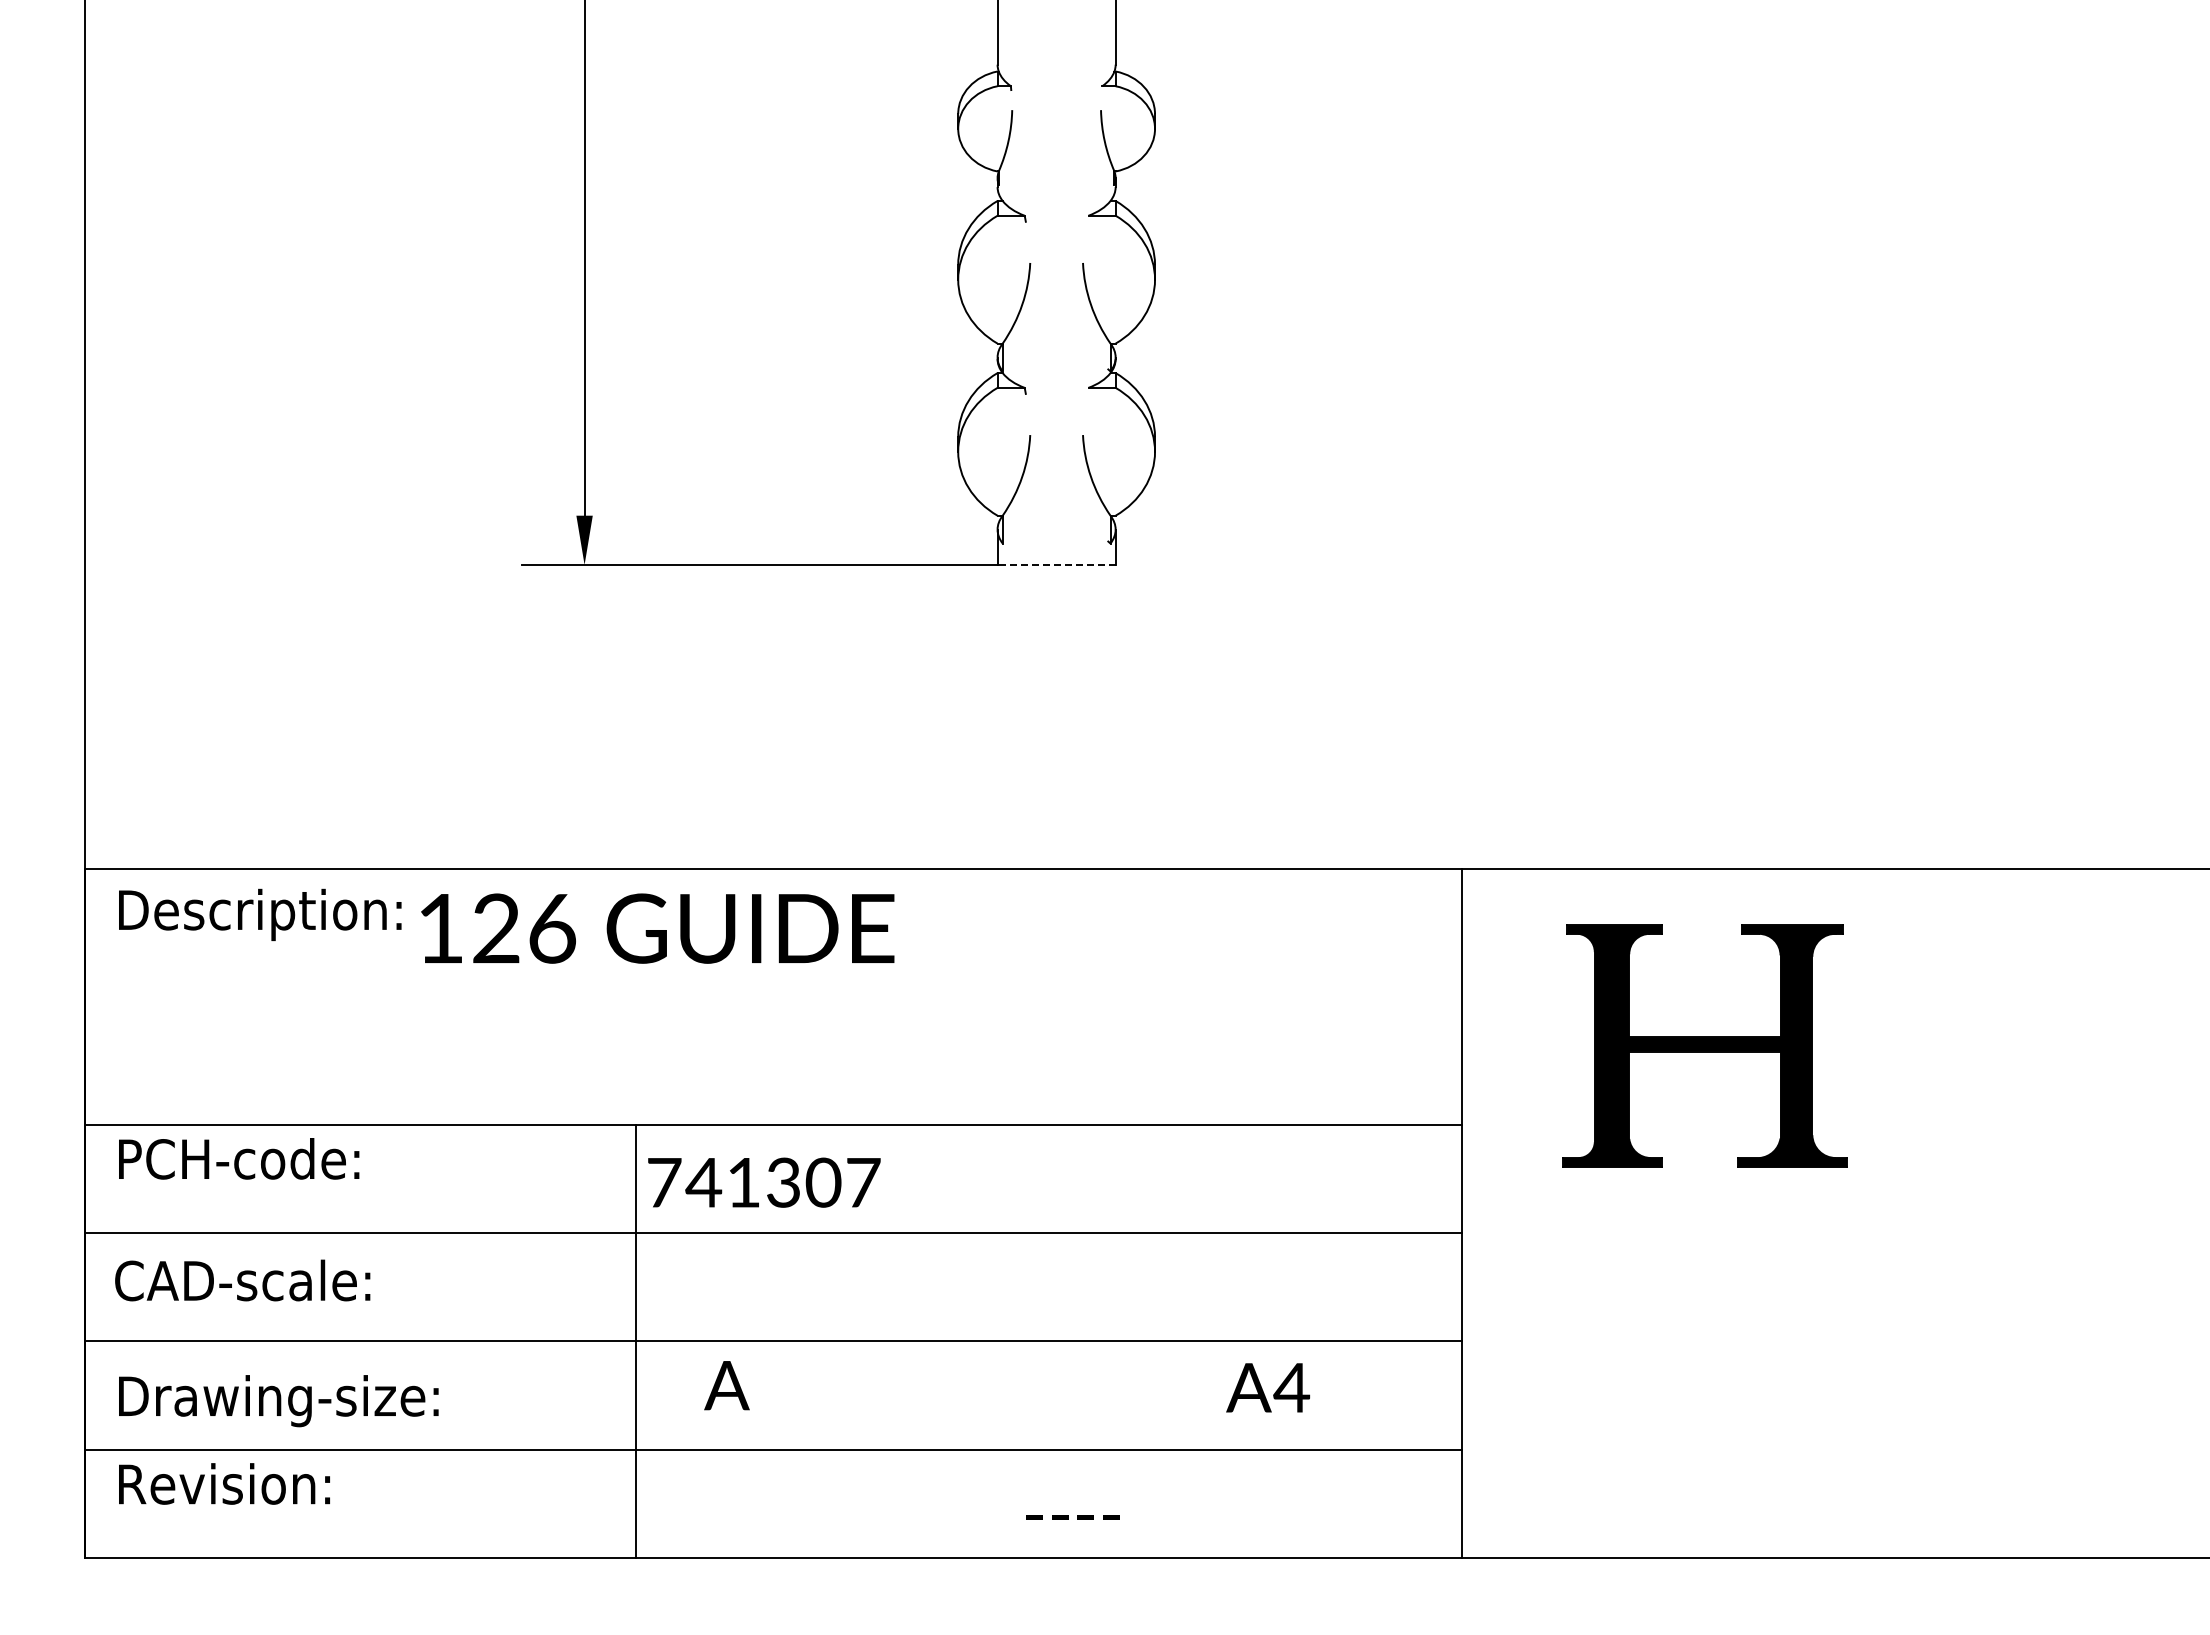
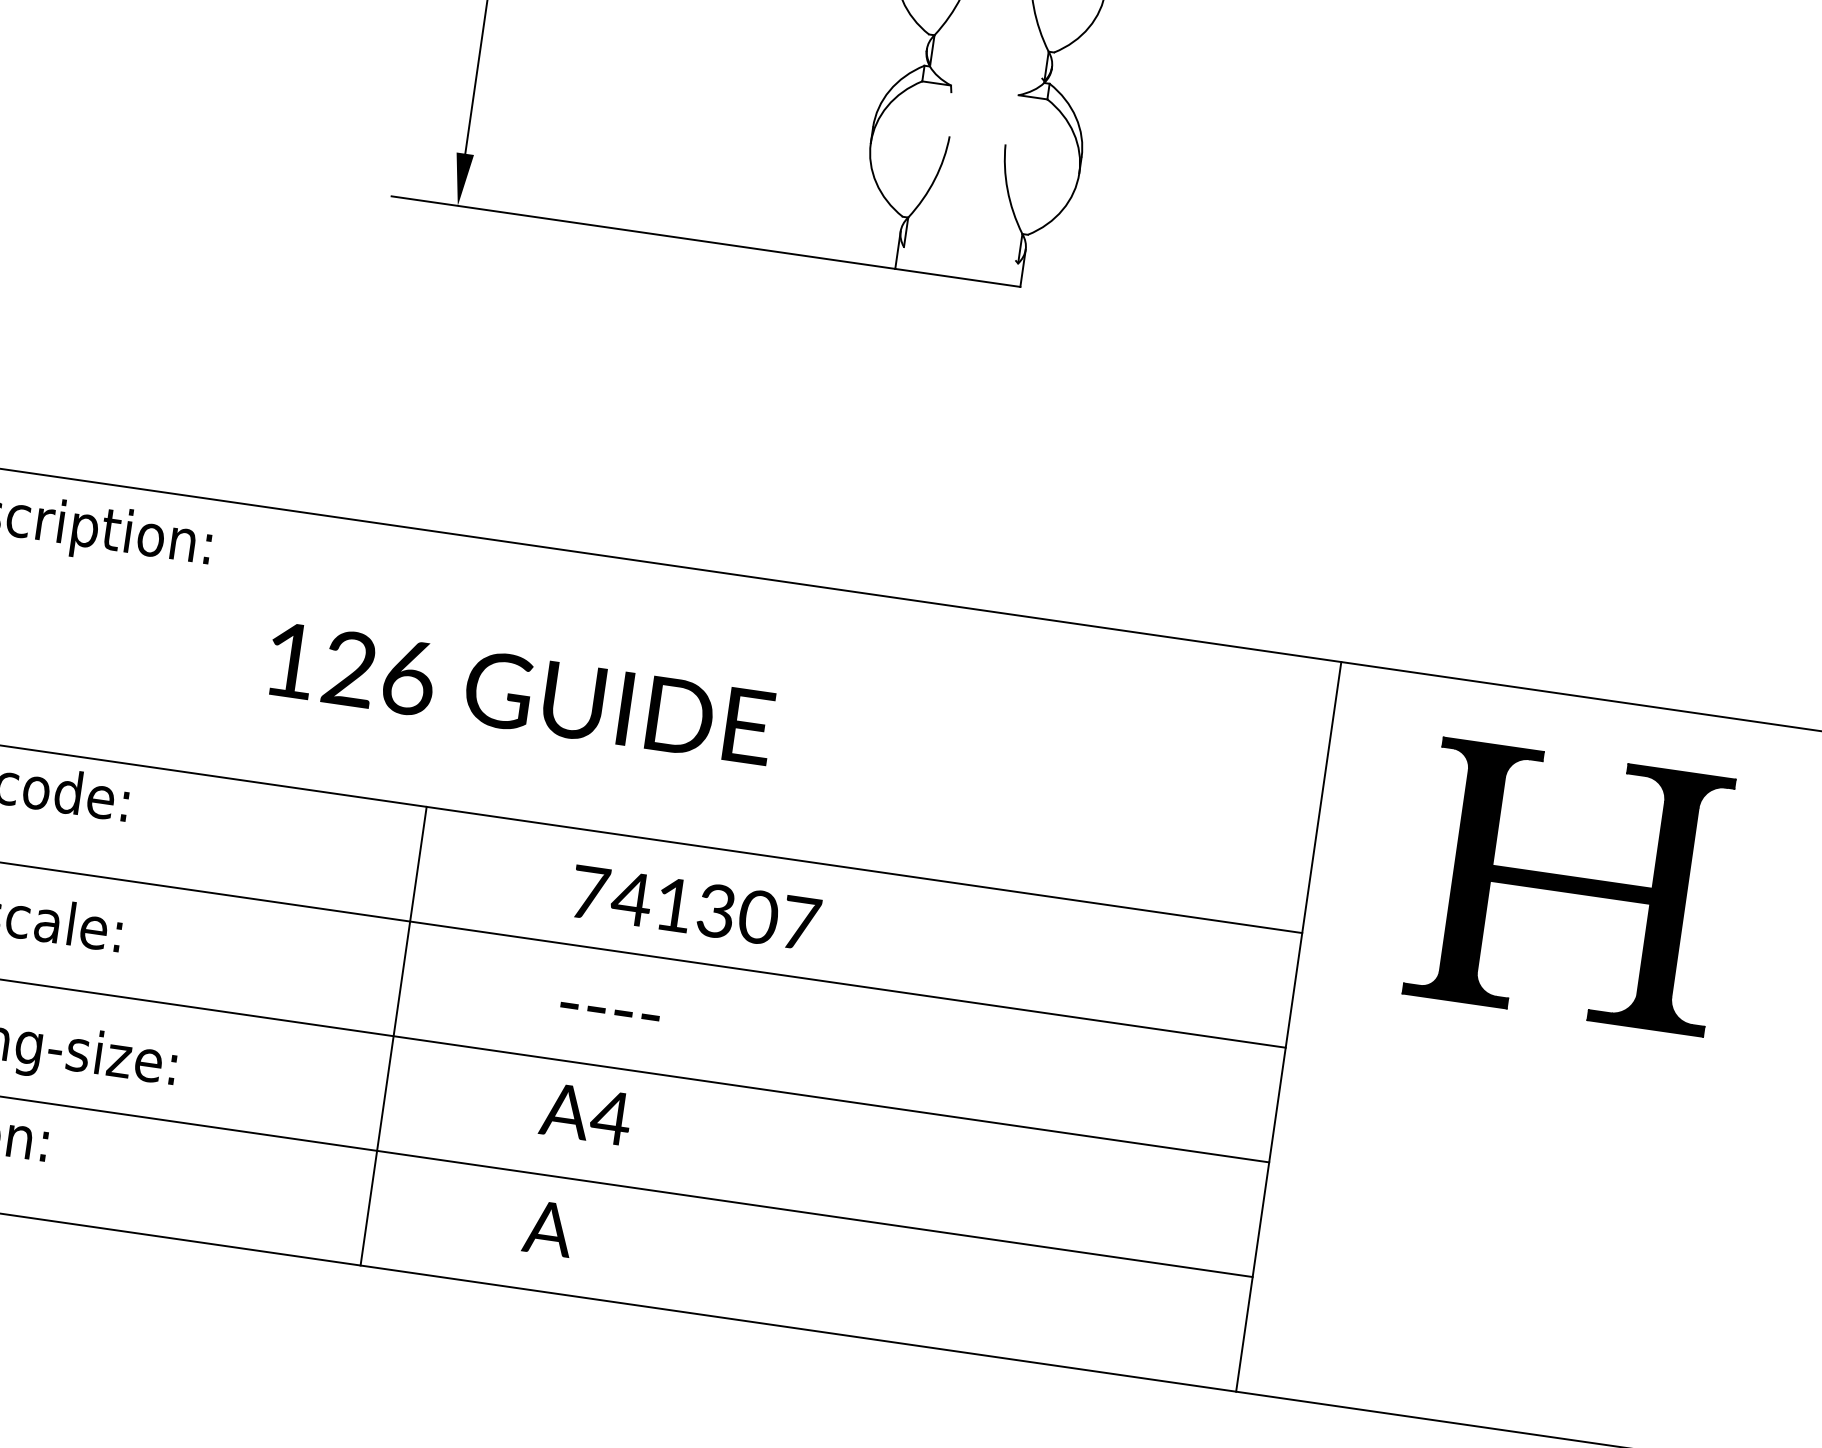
line: (1056, 564) -> (957, 277), dashed -> solid
text: (657, 928) -> (520, 693), moved
text: (764, 1182) -> (696, 907), moved
text: (726, 1385) -> (548, 1228), moved
text: (1267, 1387) -> (585, 1113), moved
text: (1072, 1517) -> (609, 1011), moved

